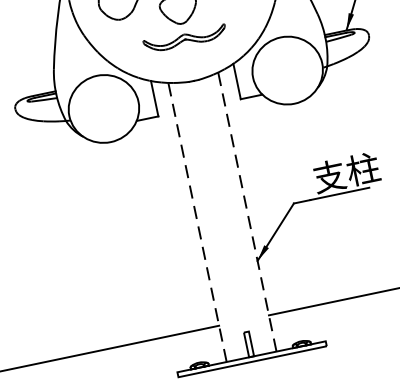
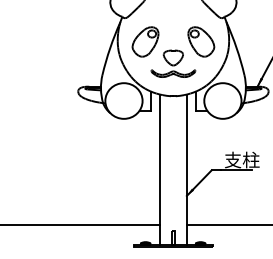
line: (246, 211) -> (186, 169), dashed -> solid
line: (198, 221) -> (160, 169), dashed -> solid

